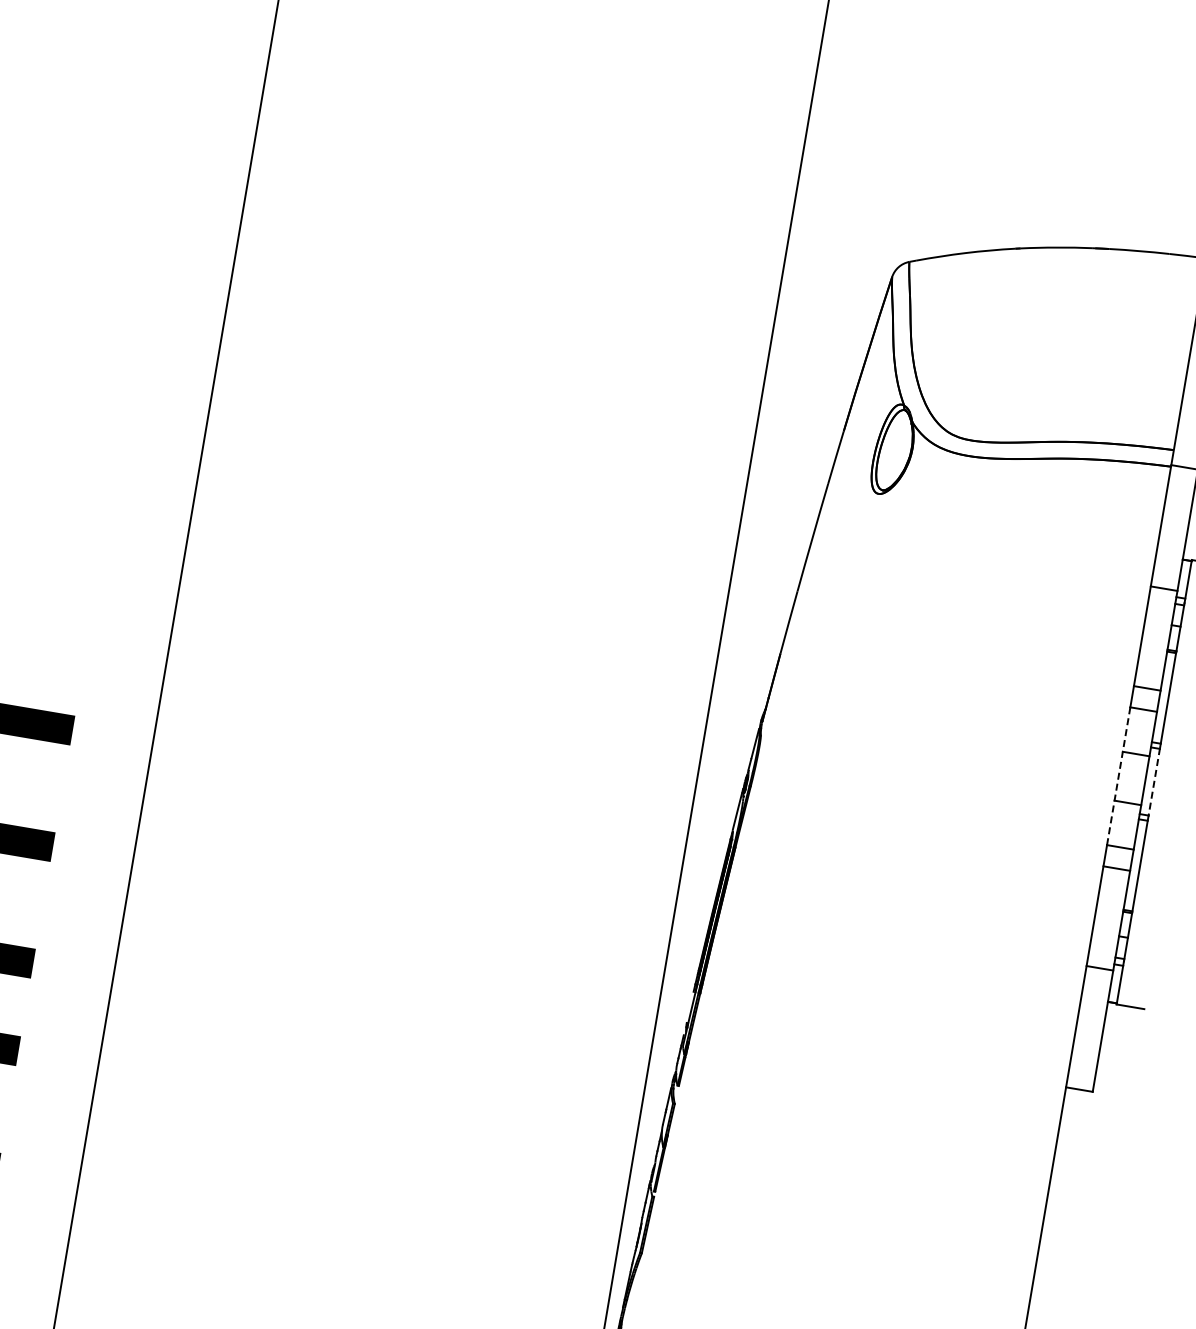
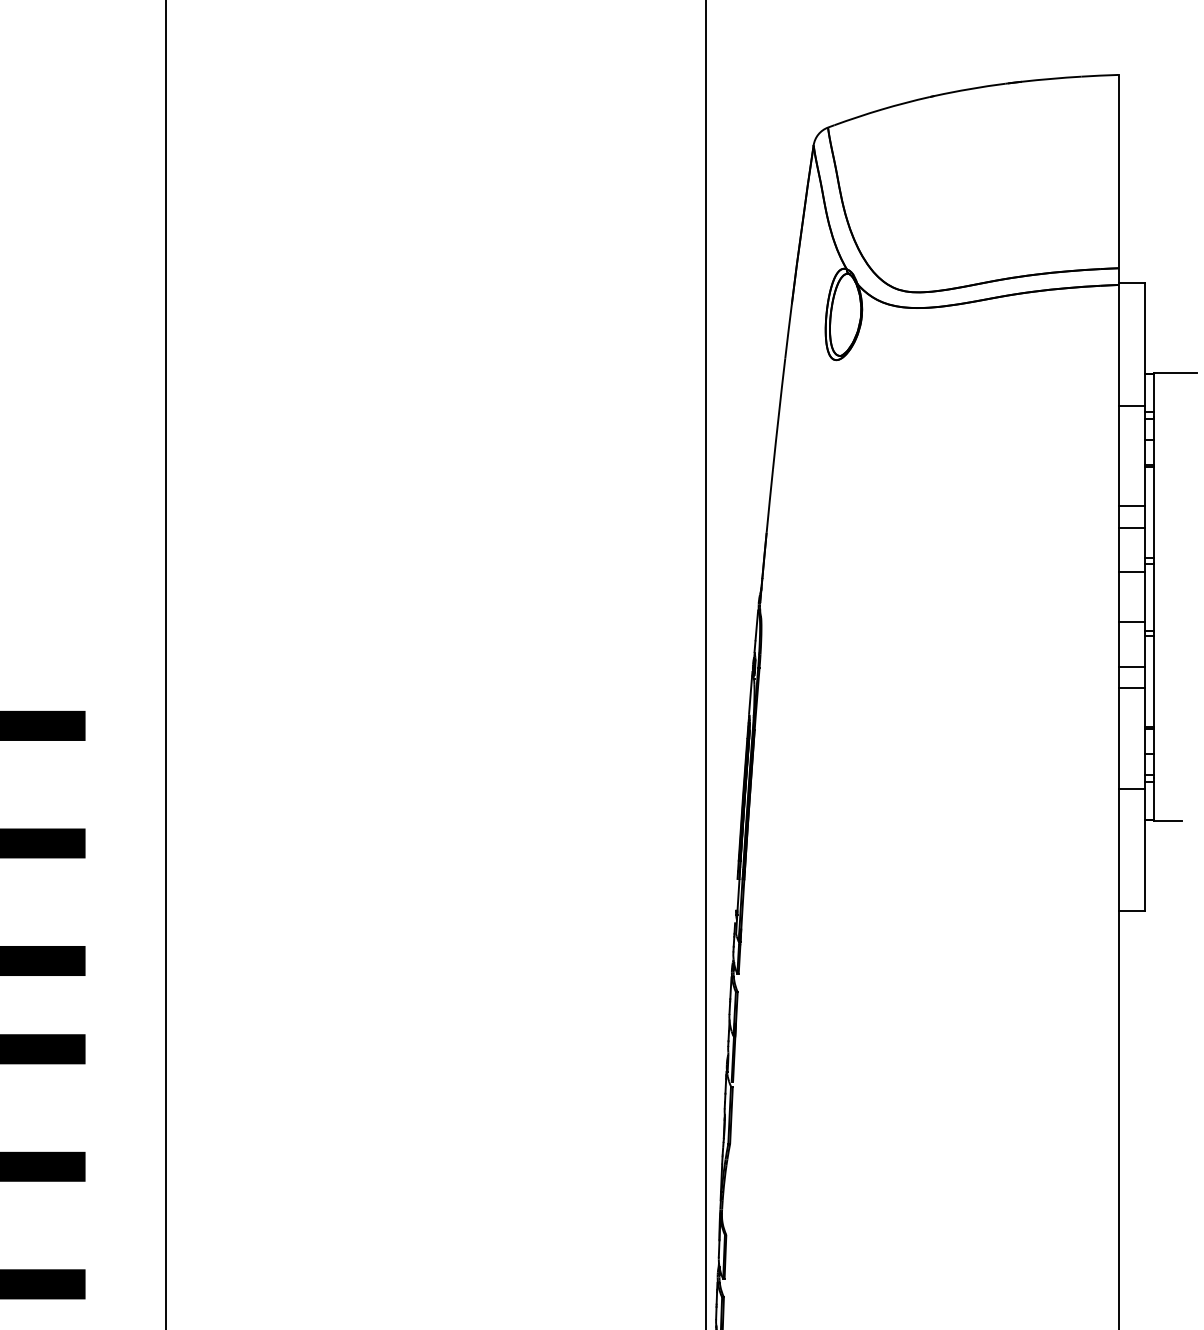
line: (1118, 776) -> (1118, 597), dashed -> solid
line: (1154, 782) -> (1154, 597), dashed -> solid

